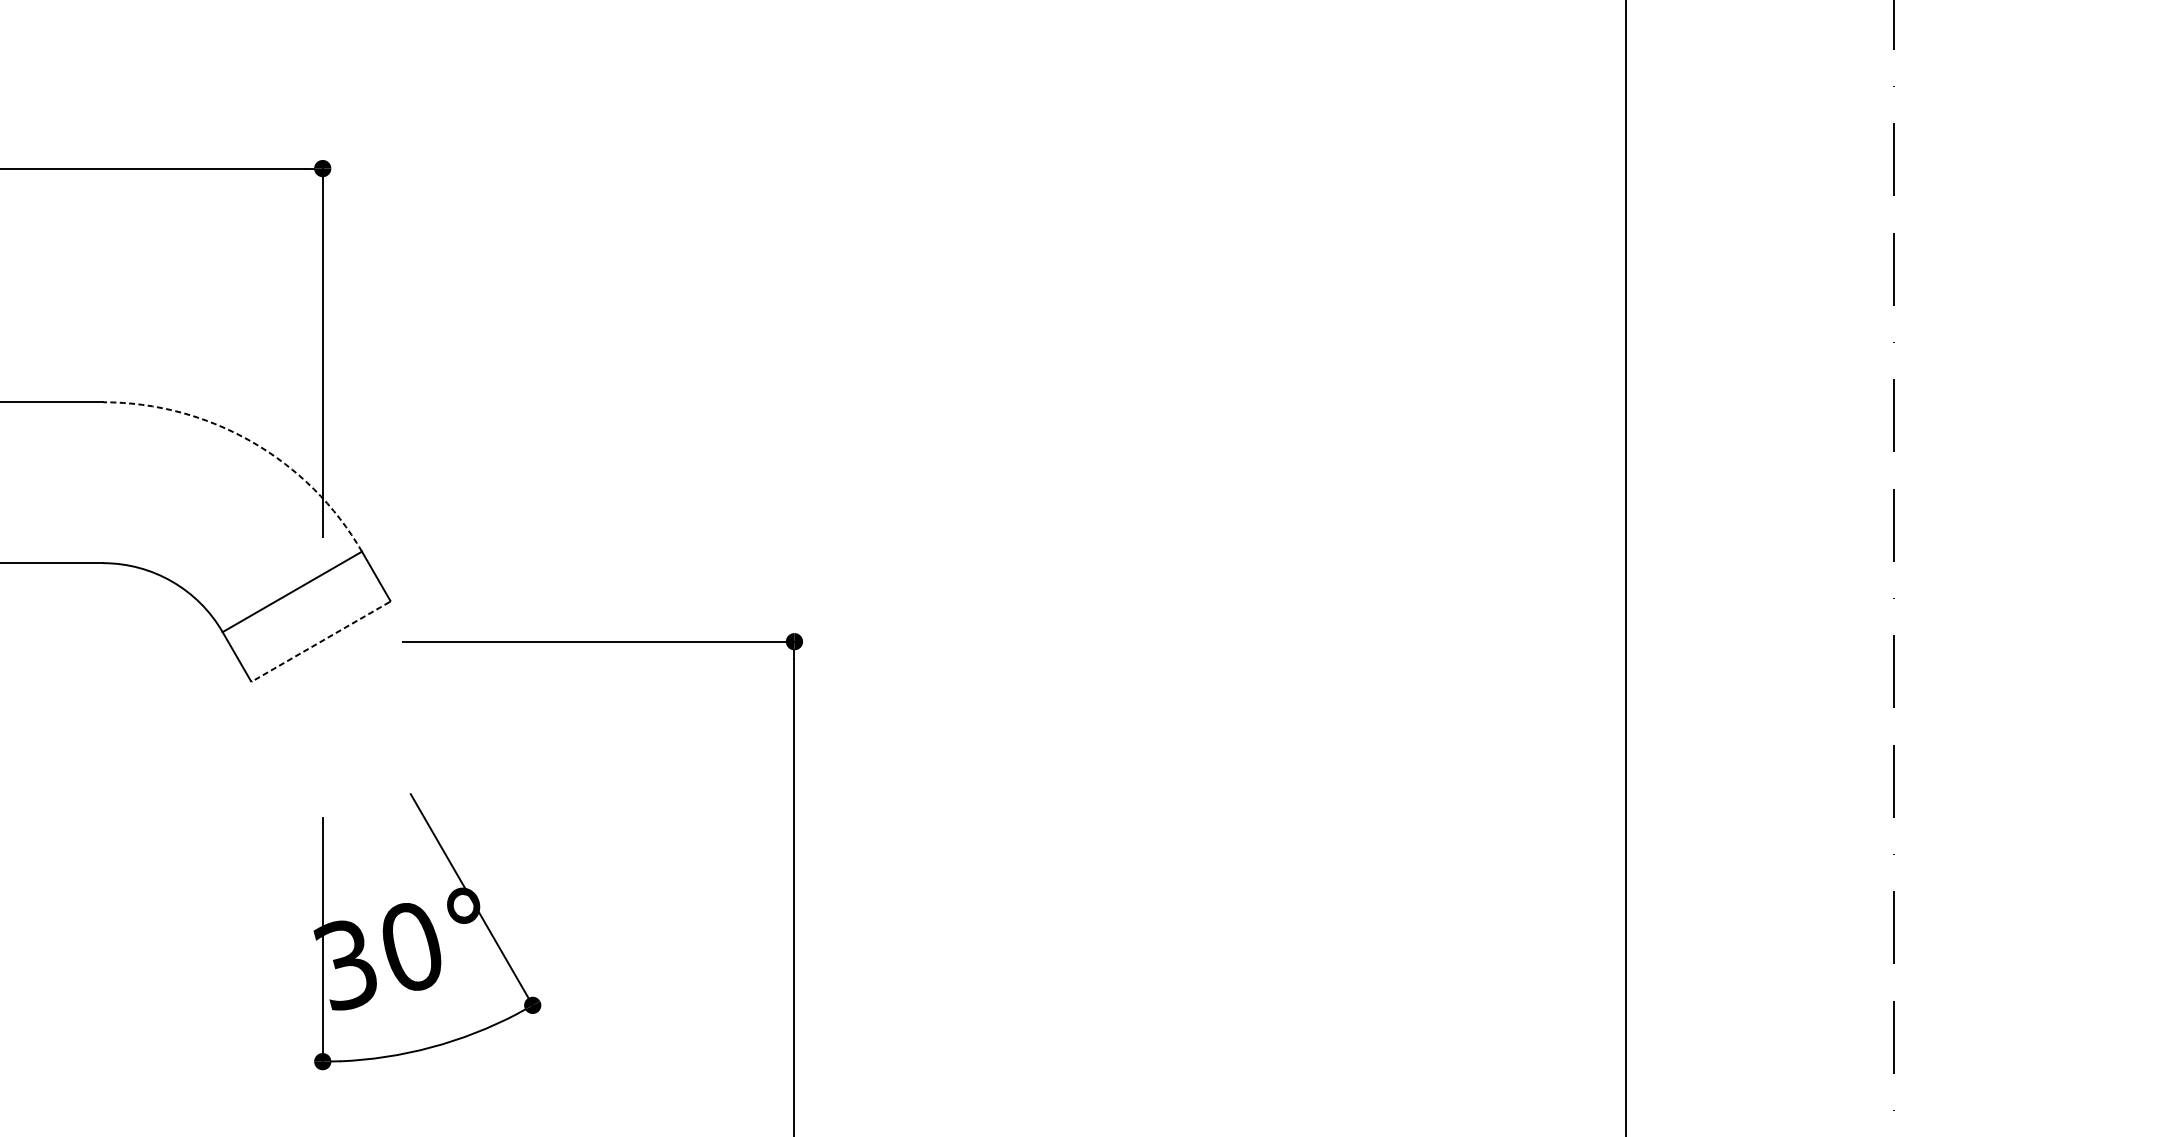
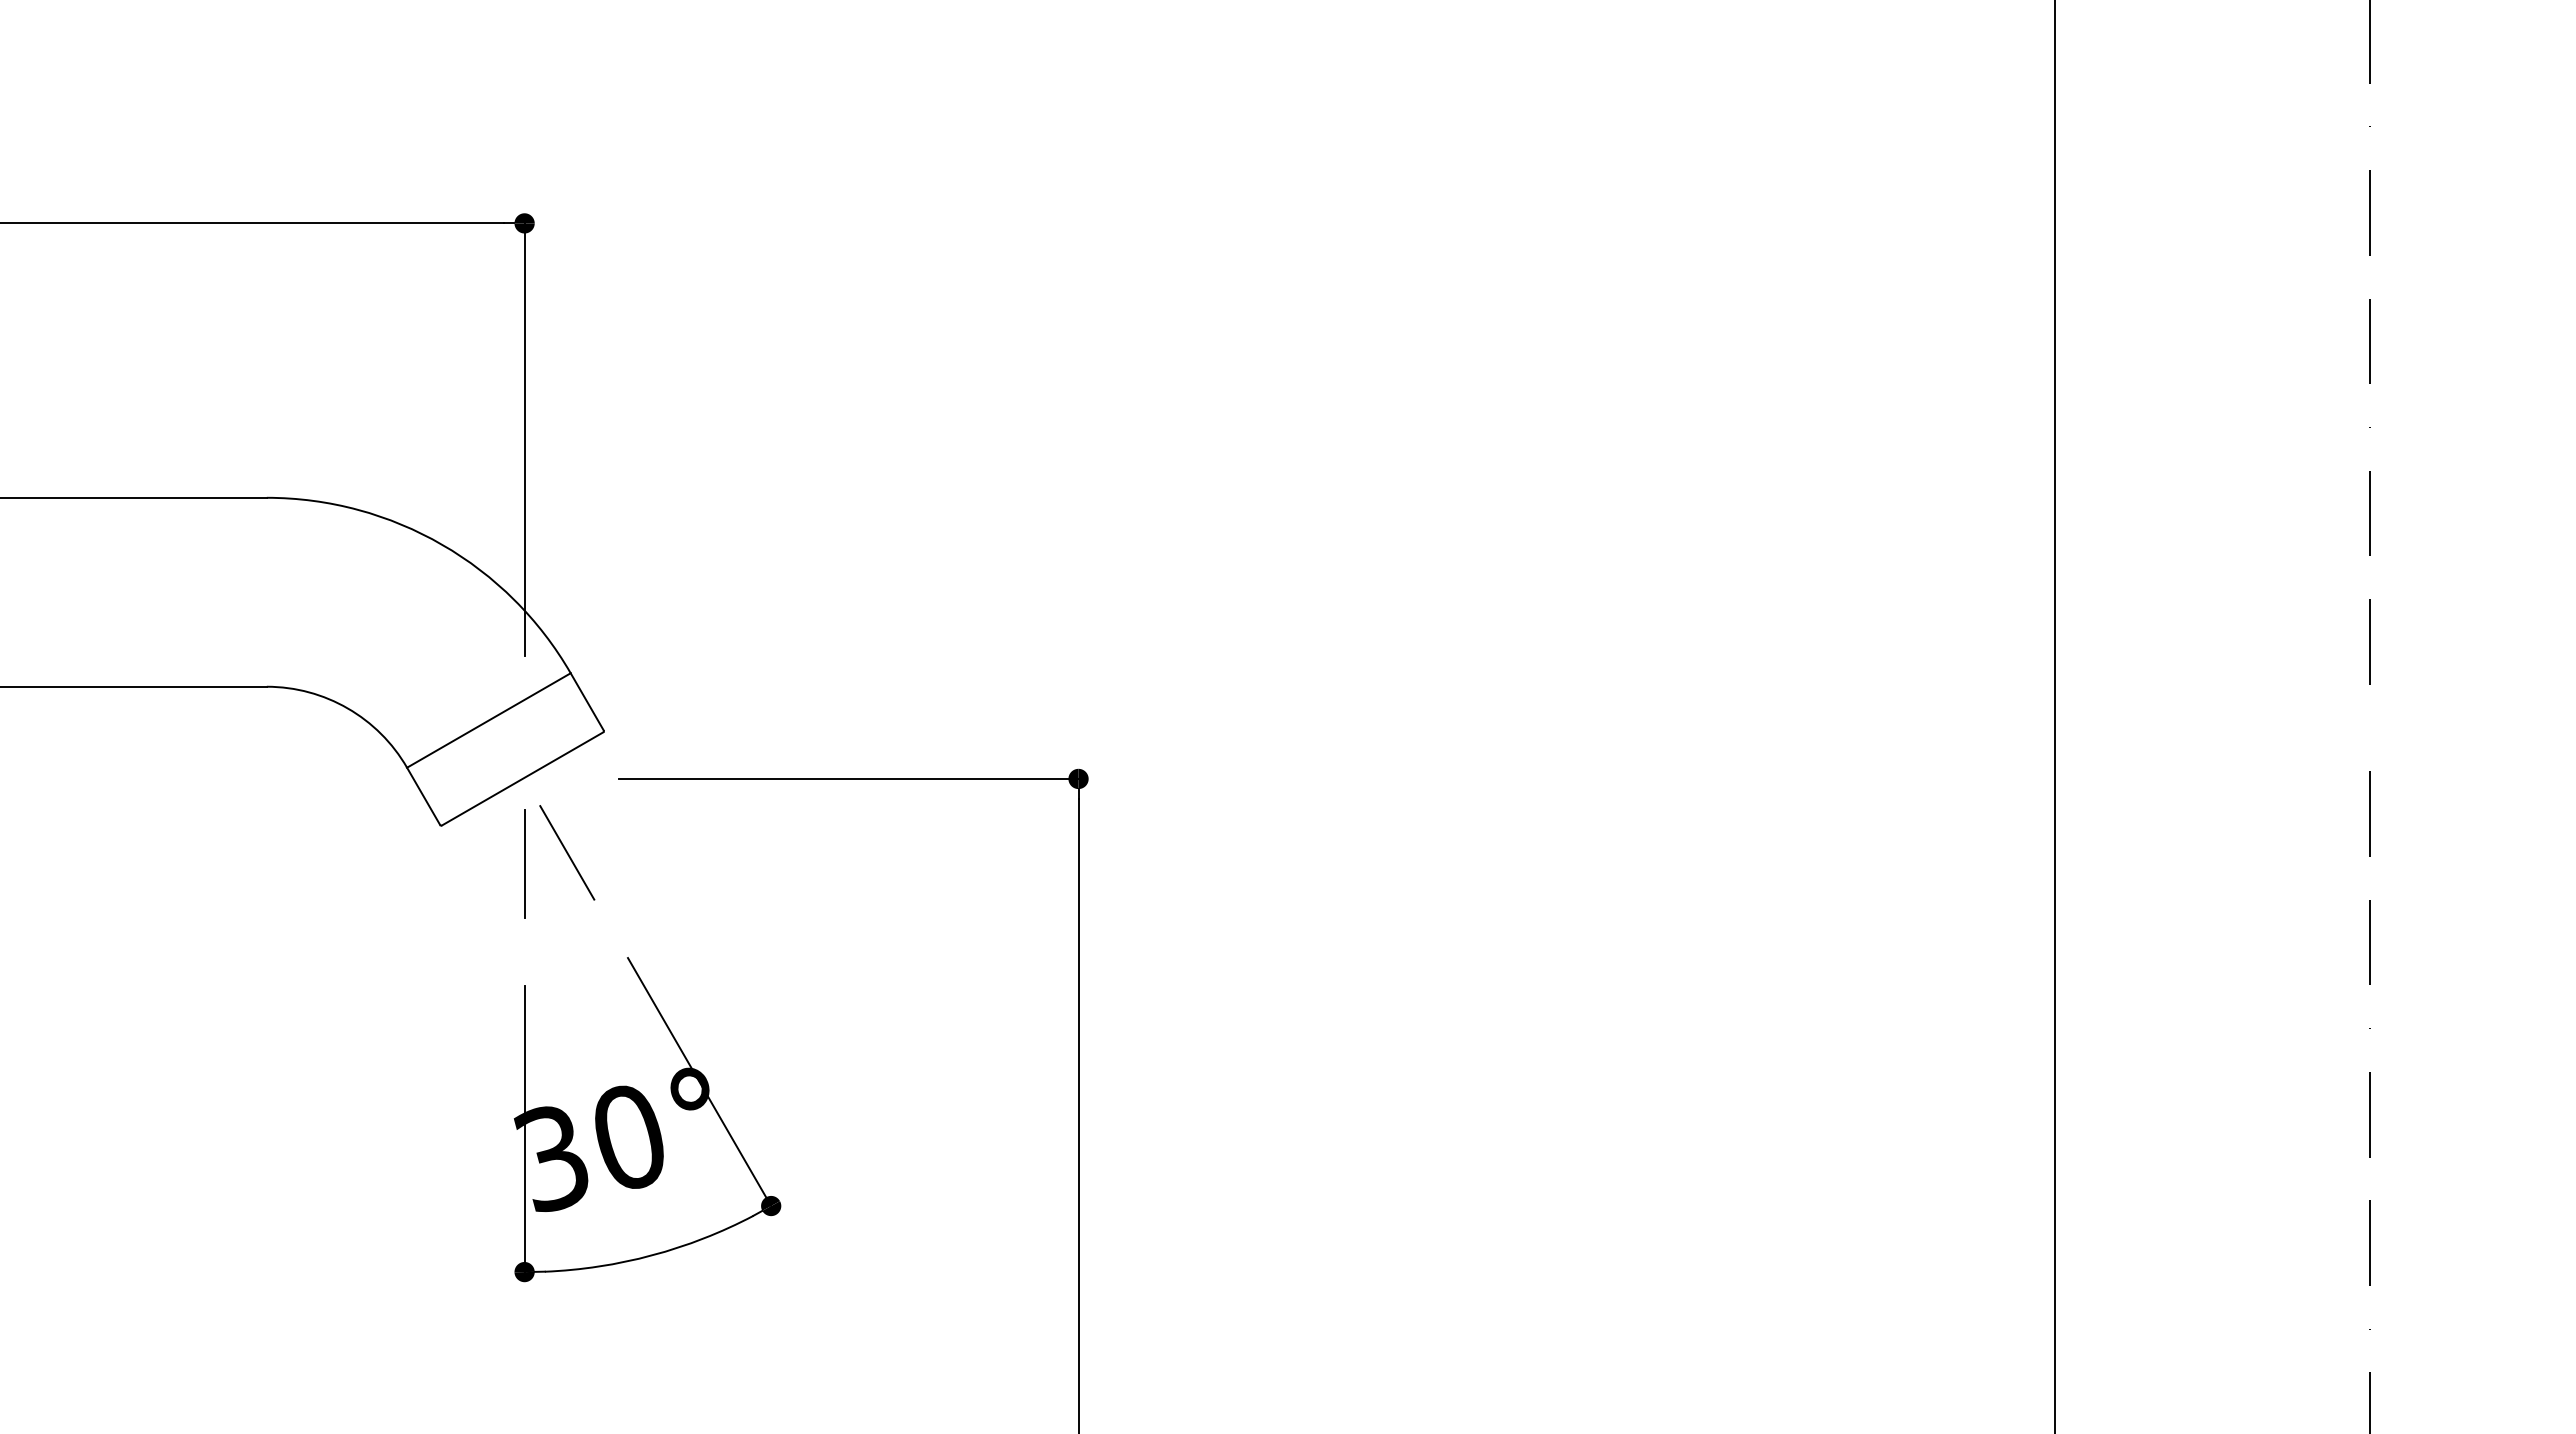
arc: (252, 442) -> (442, 544), dashed -> solid
line: (320, 642) -> (522, 779), dashed -> solid
line: (359, 704) -> (567, 852), added
line: (322, 713) -> (524, 863), added

